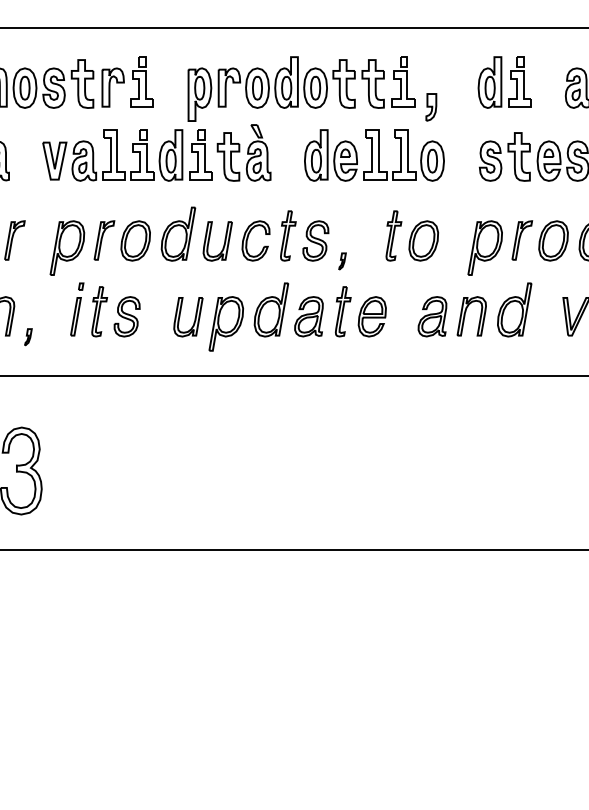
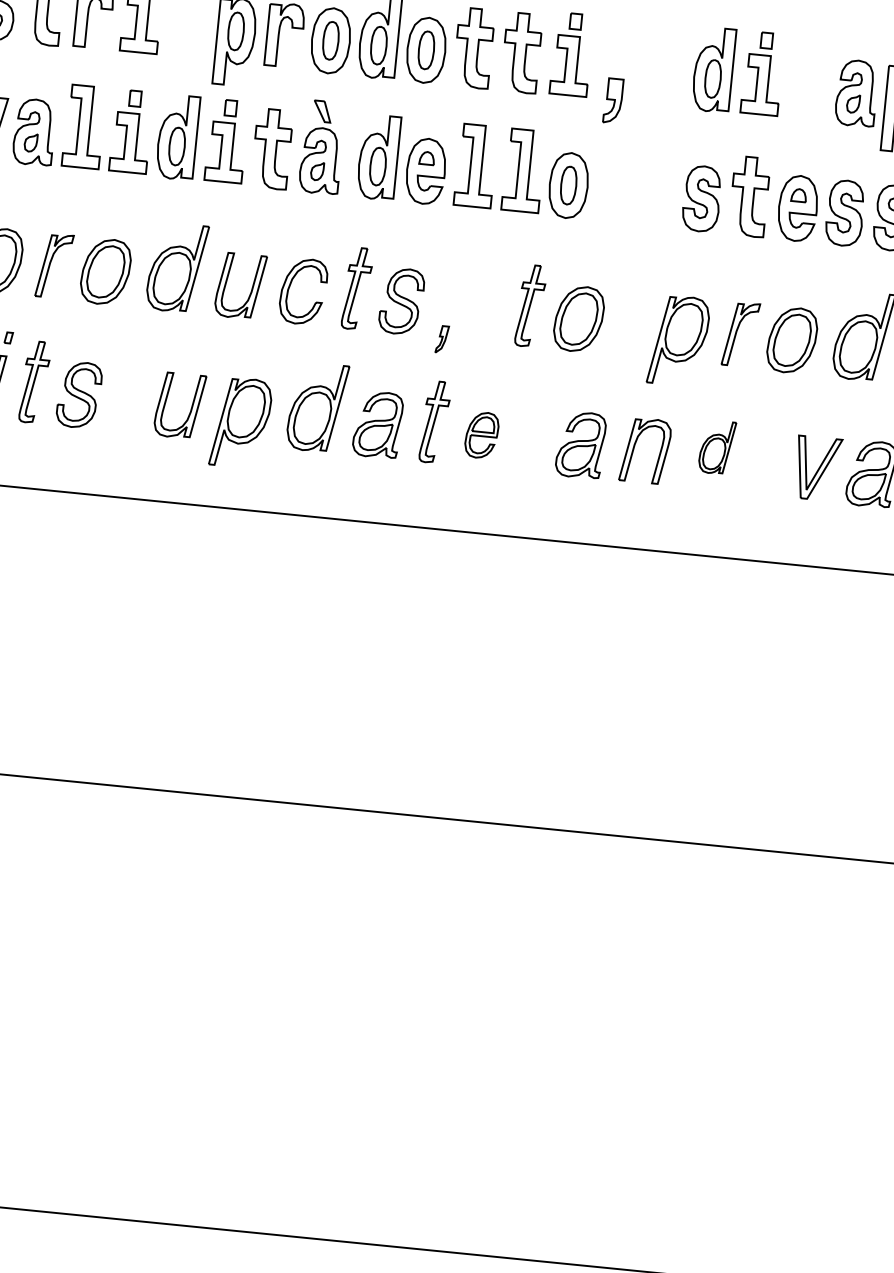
part: (374, 155) -> (474, 166), moved
part: (514, 309) -> (716, 446), size x0.6
part: (371, 316) -> (480, 434), size x0.7

